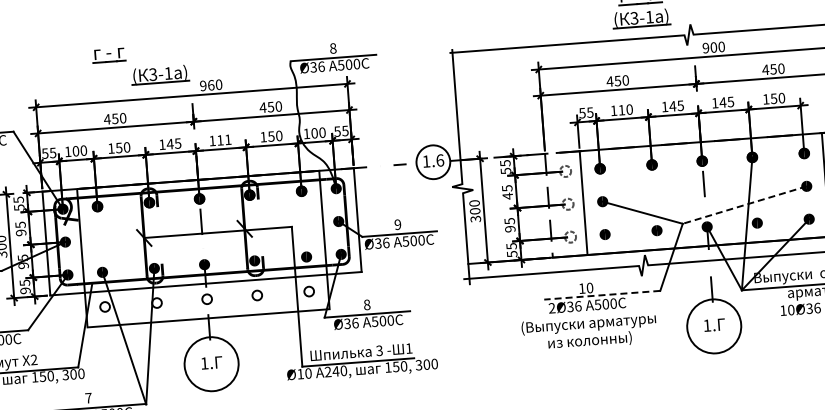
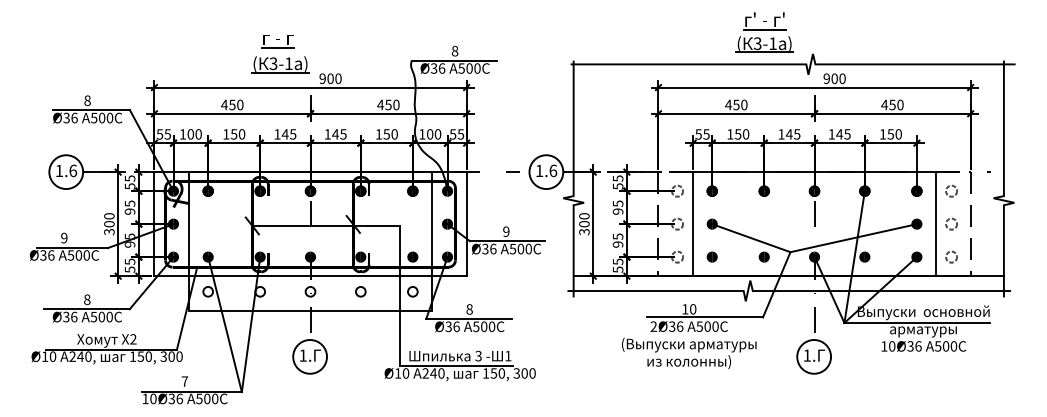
part: (108, 55) -> (277, 41), moved
text: (211, 85) -> (330, 78), 960 -> 900
text: (621, 110) -> (737, 134), 110 -> 150
text: (224, 140) -> (339, 134), 111 -> 145
text: (507, 196) -> (617, 211), 45 -> 95
line: (744, 205) -> (853, 238), dashed -> solid
text: (24, 290) -> (129, 269), 95 -> 55
line: (601, 295) -> (704, 317), dashed -> solid
circle: (714, 326) -> (814, 356), size x0.62
circle: (211, 363) -> (310, 356), size x0.62

